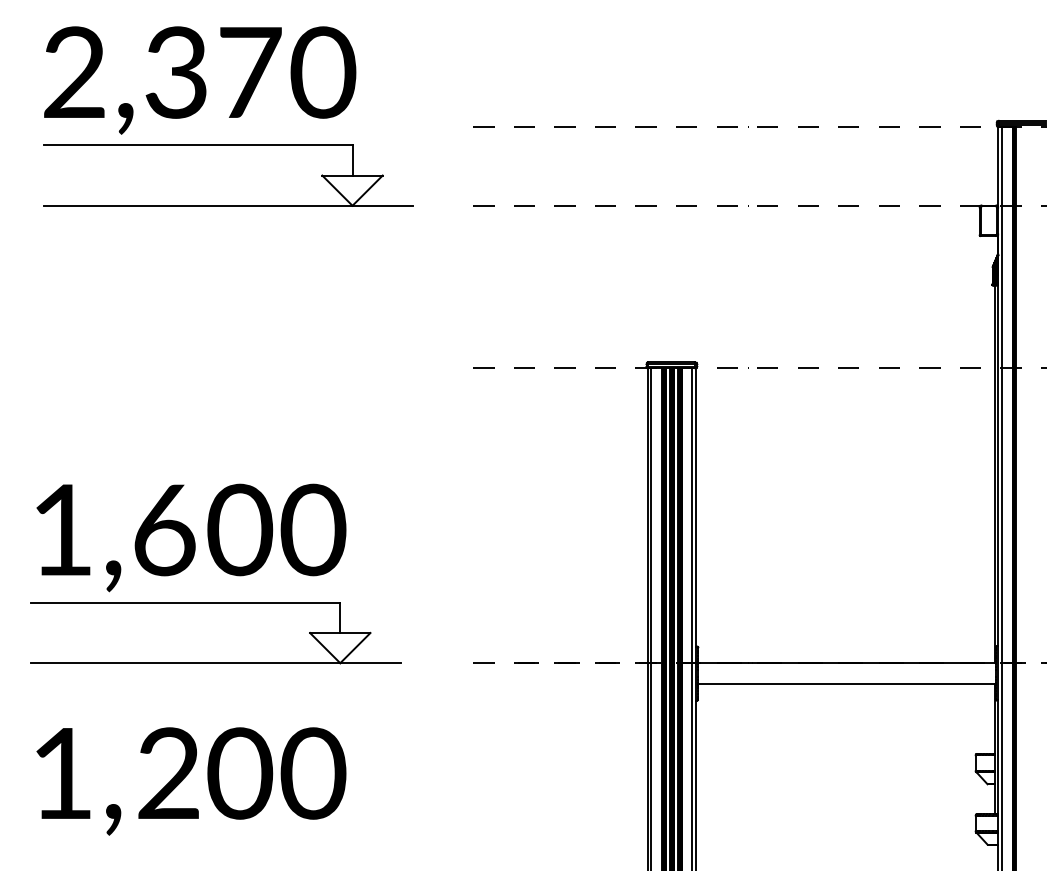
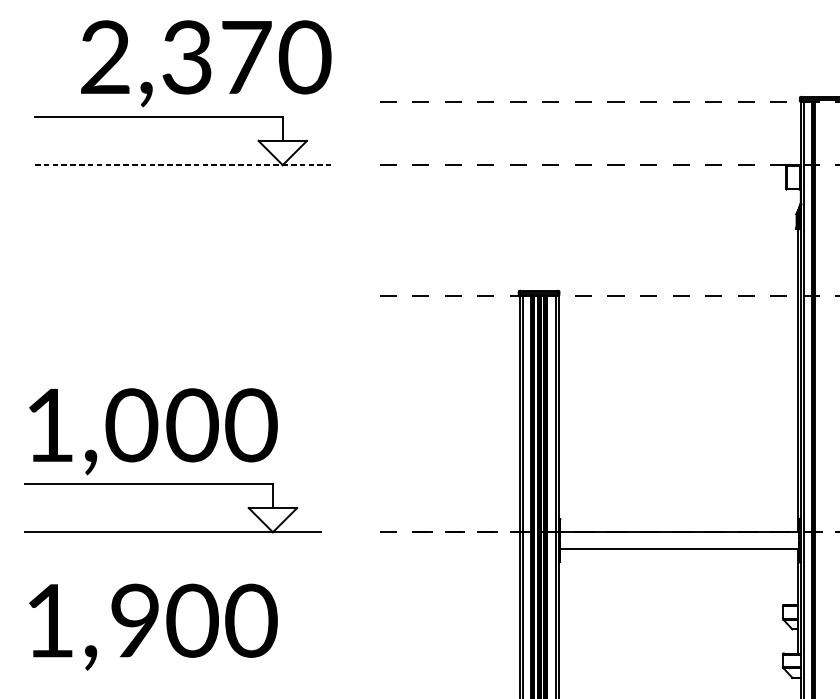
text: (200, 80) -> (206, 63), moved
line: (228, 205) -> (183, 164), solid -> dashed
text: (164, 529) -> (131, 424), 1,6 -> 1,0
text: (168, 772) -> (135, 619), 2 -> 9

